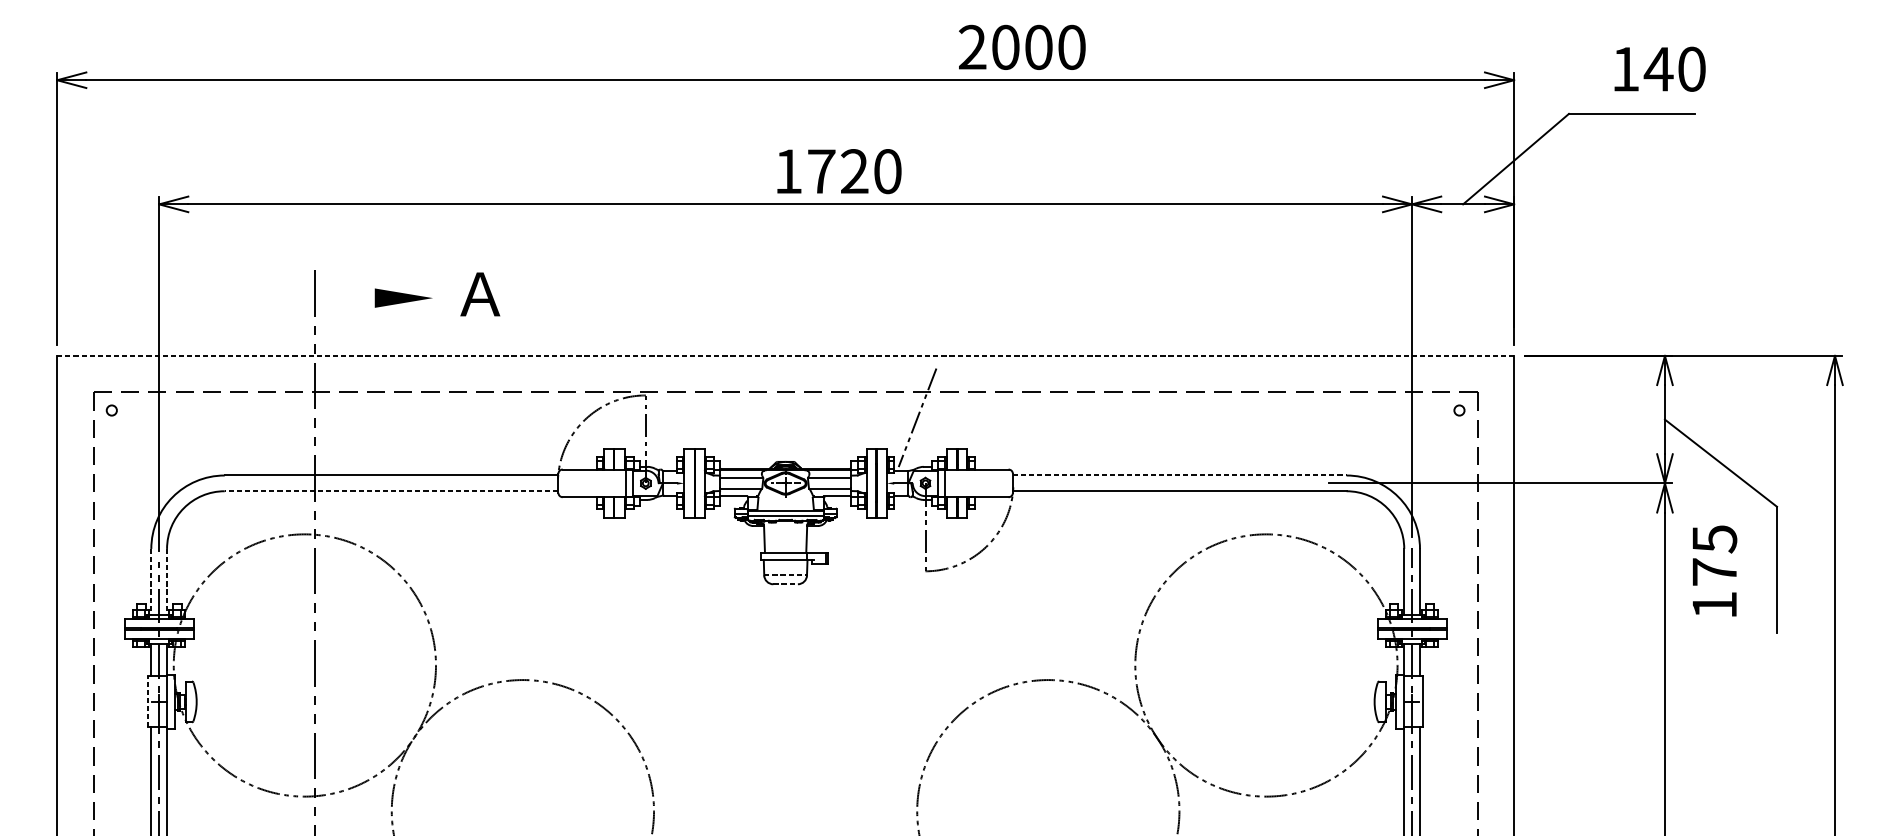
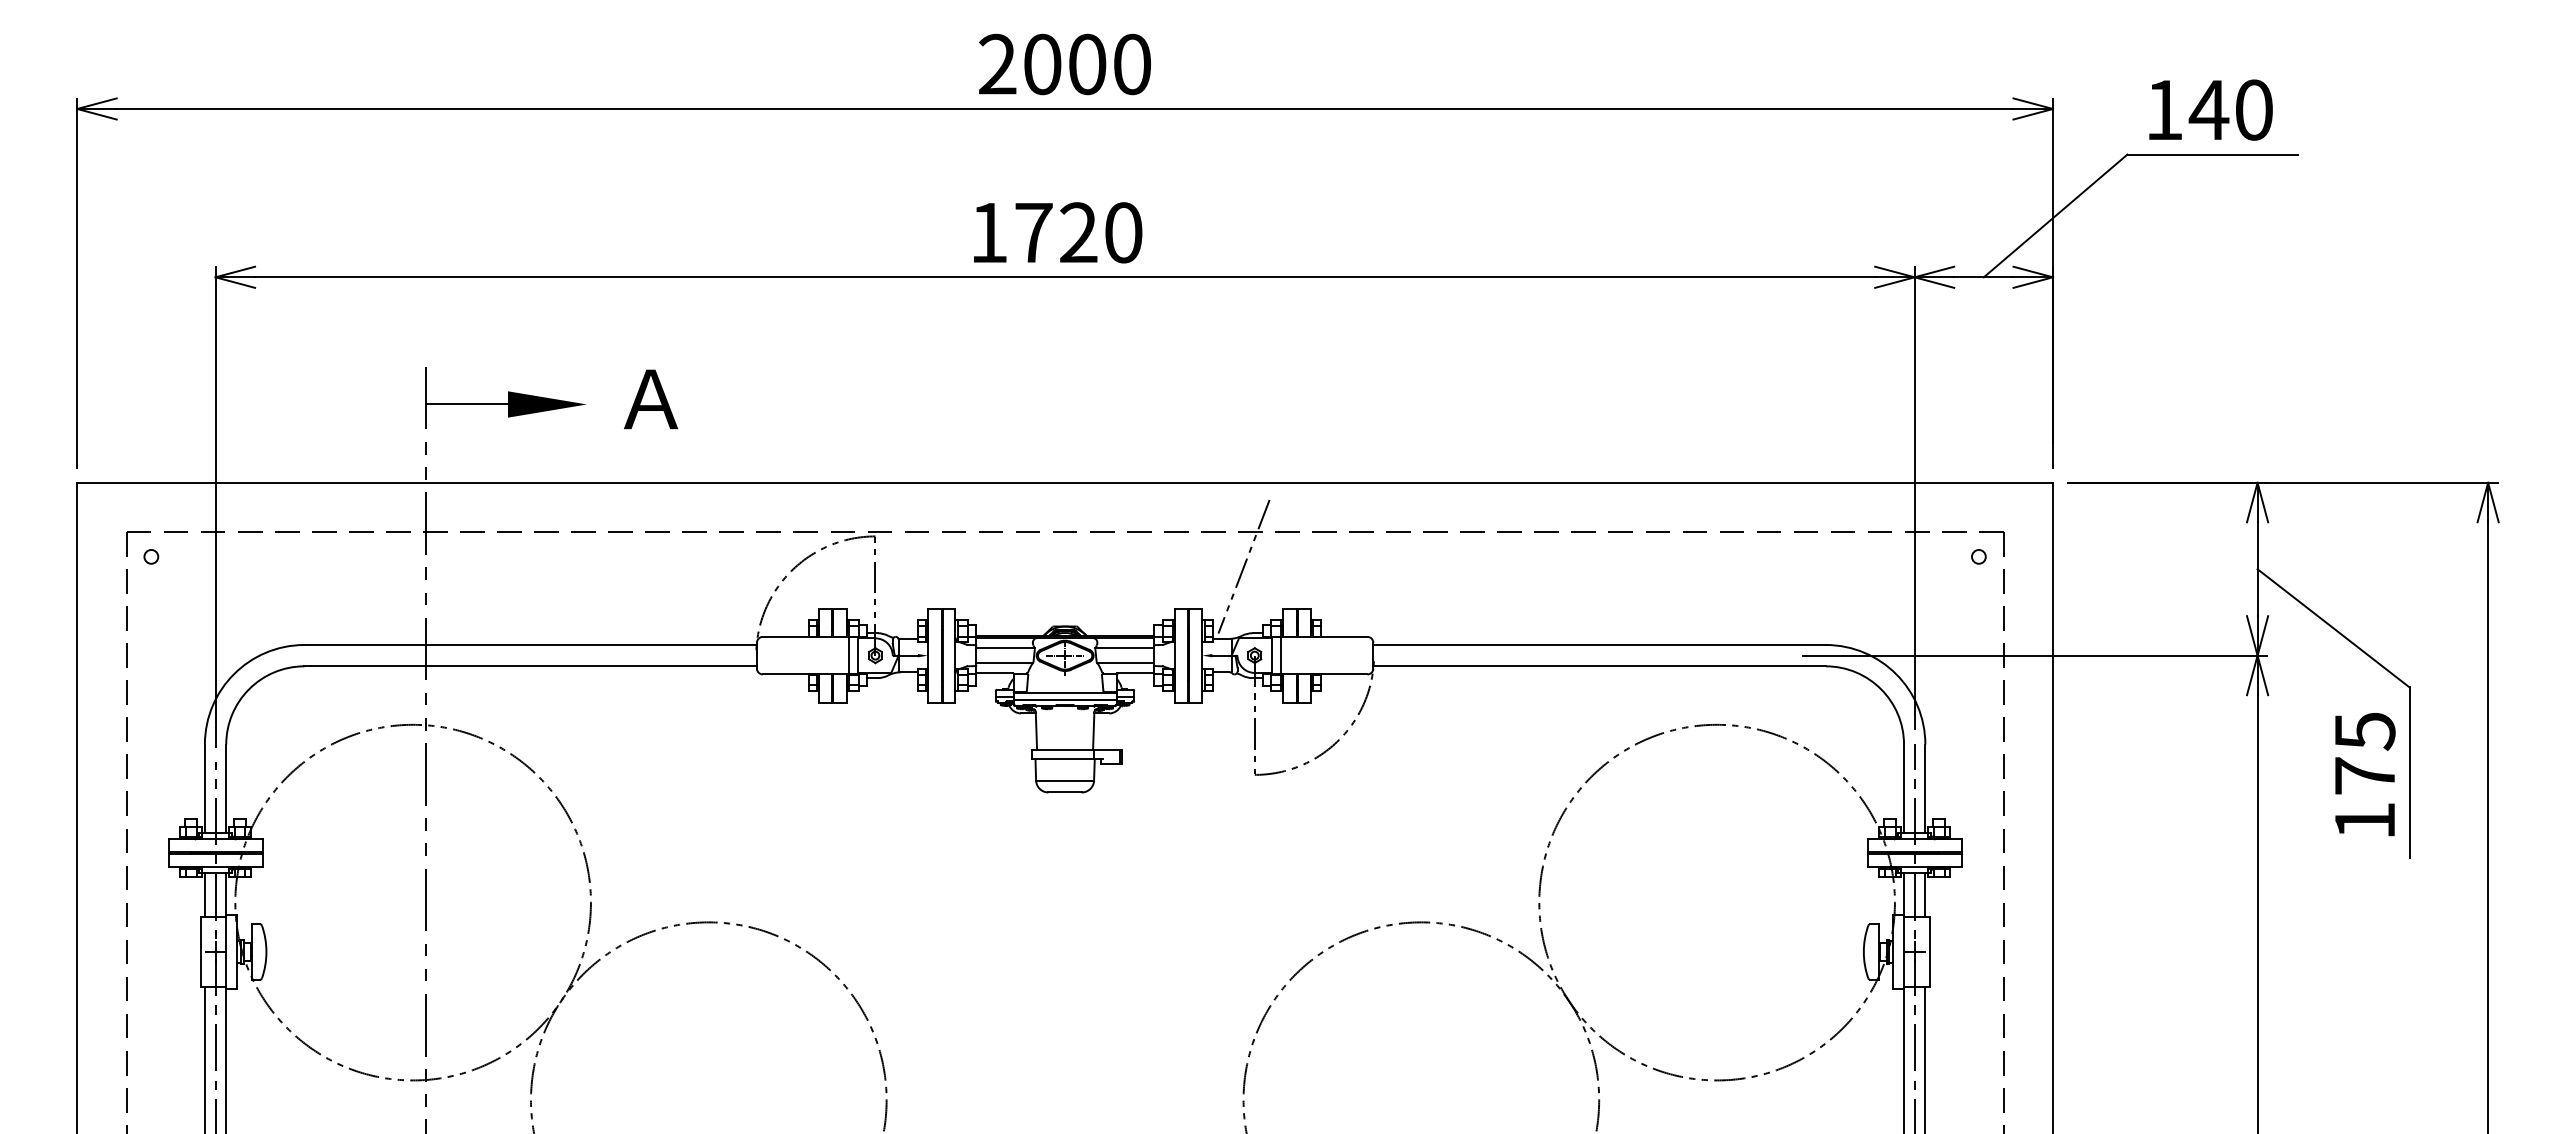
text: (1021, 47) -> (1064, 64), moved
text: (1659, 68) -> (2210, 109), moved
text: (839, 171) -> (1058, 232), moved
line: (344, 298) -> (466, 404), added
line: (785, 355) -> (1065, 482), dashed -> solid
line: (1180, 475) -> (1600, 644), dashed -> solid
line: (391, 491) -> (530, 666), dashed -> solid
text: (1715, 571) -> (2365, 774), moved
line: (785, 575) -> (1065, 780), dashed -> solid
line: (151, 582) -> (204, 789), dashed -> solid
line: (167, 582) -> (226, 789), dashed -> solid
line: (785, 584) -> (1065, 792), dashed -> solid
line: (148, 702) -> (200, 952), dashed -> solid

